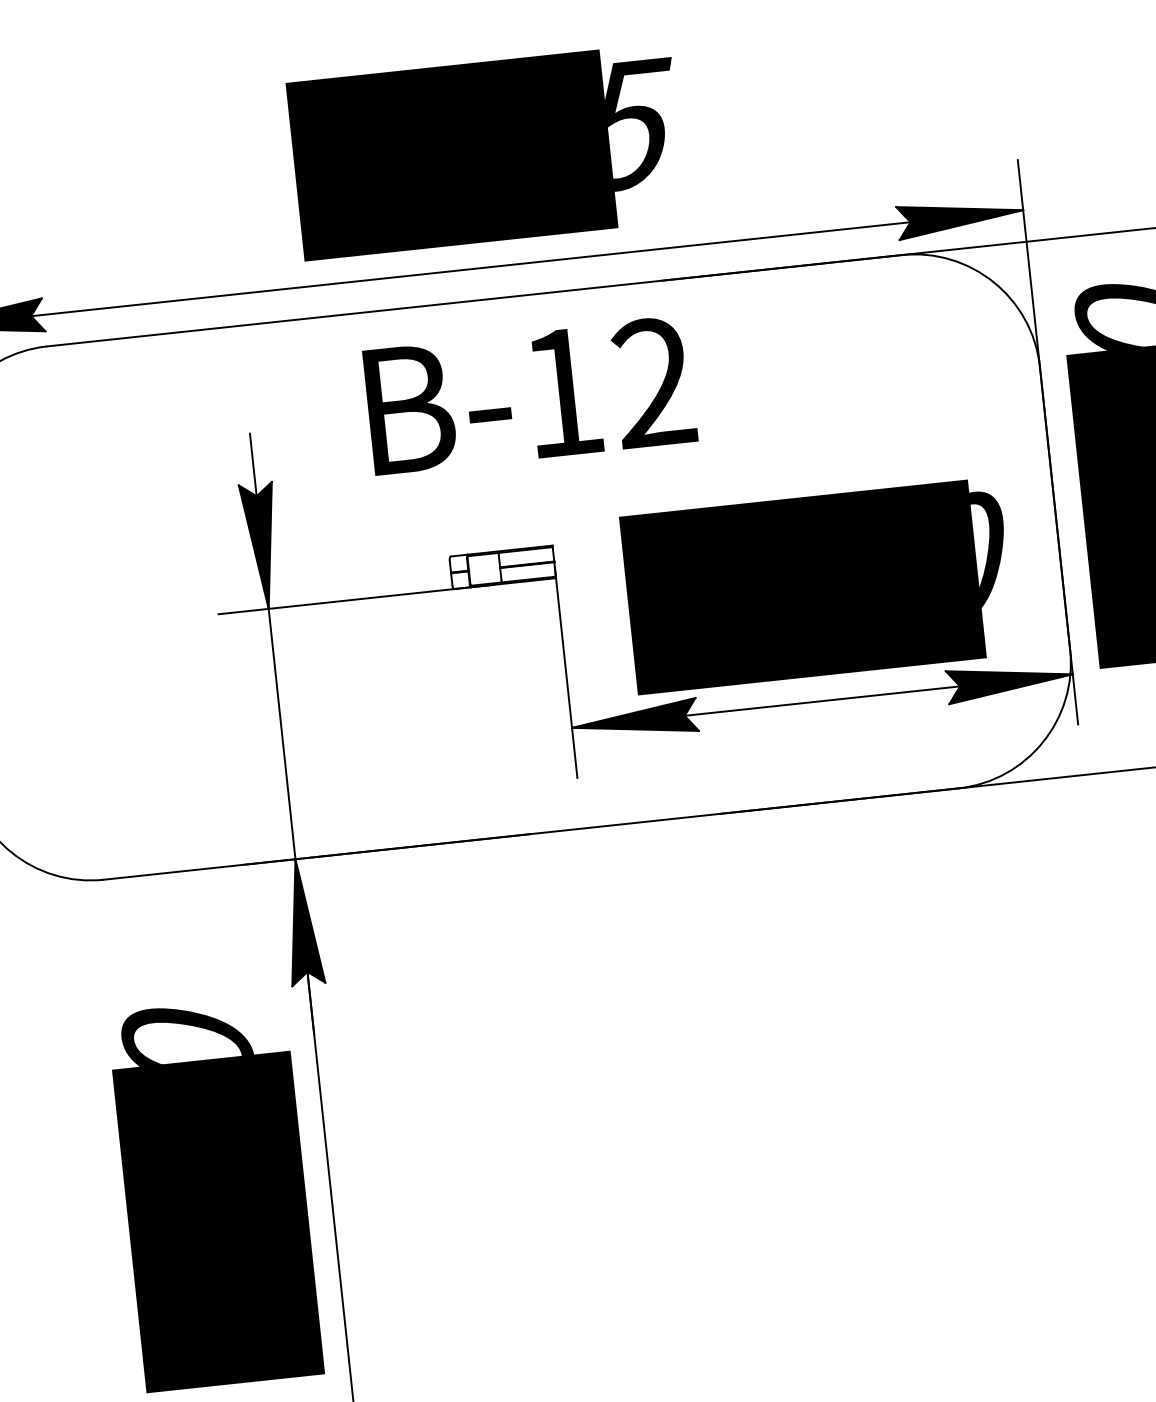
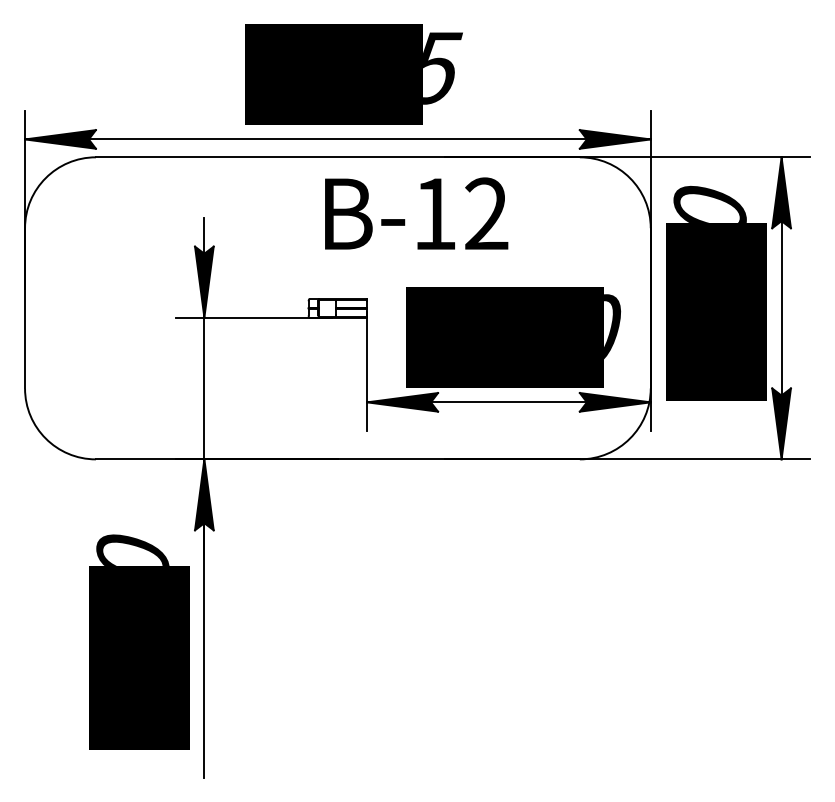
text: (529, 395) -> (416, 213), moved

